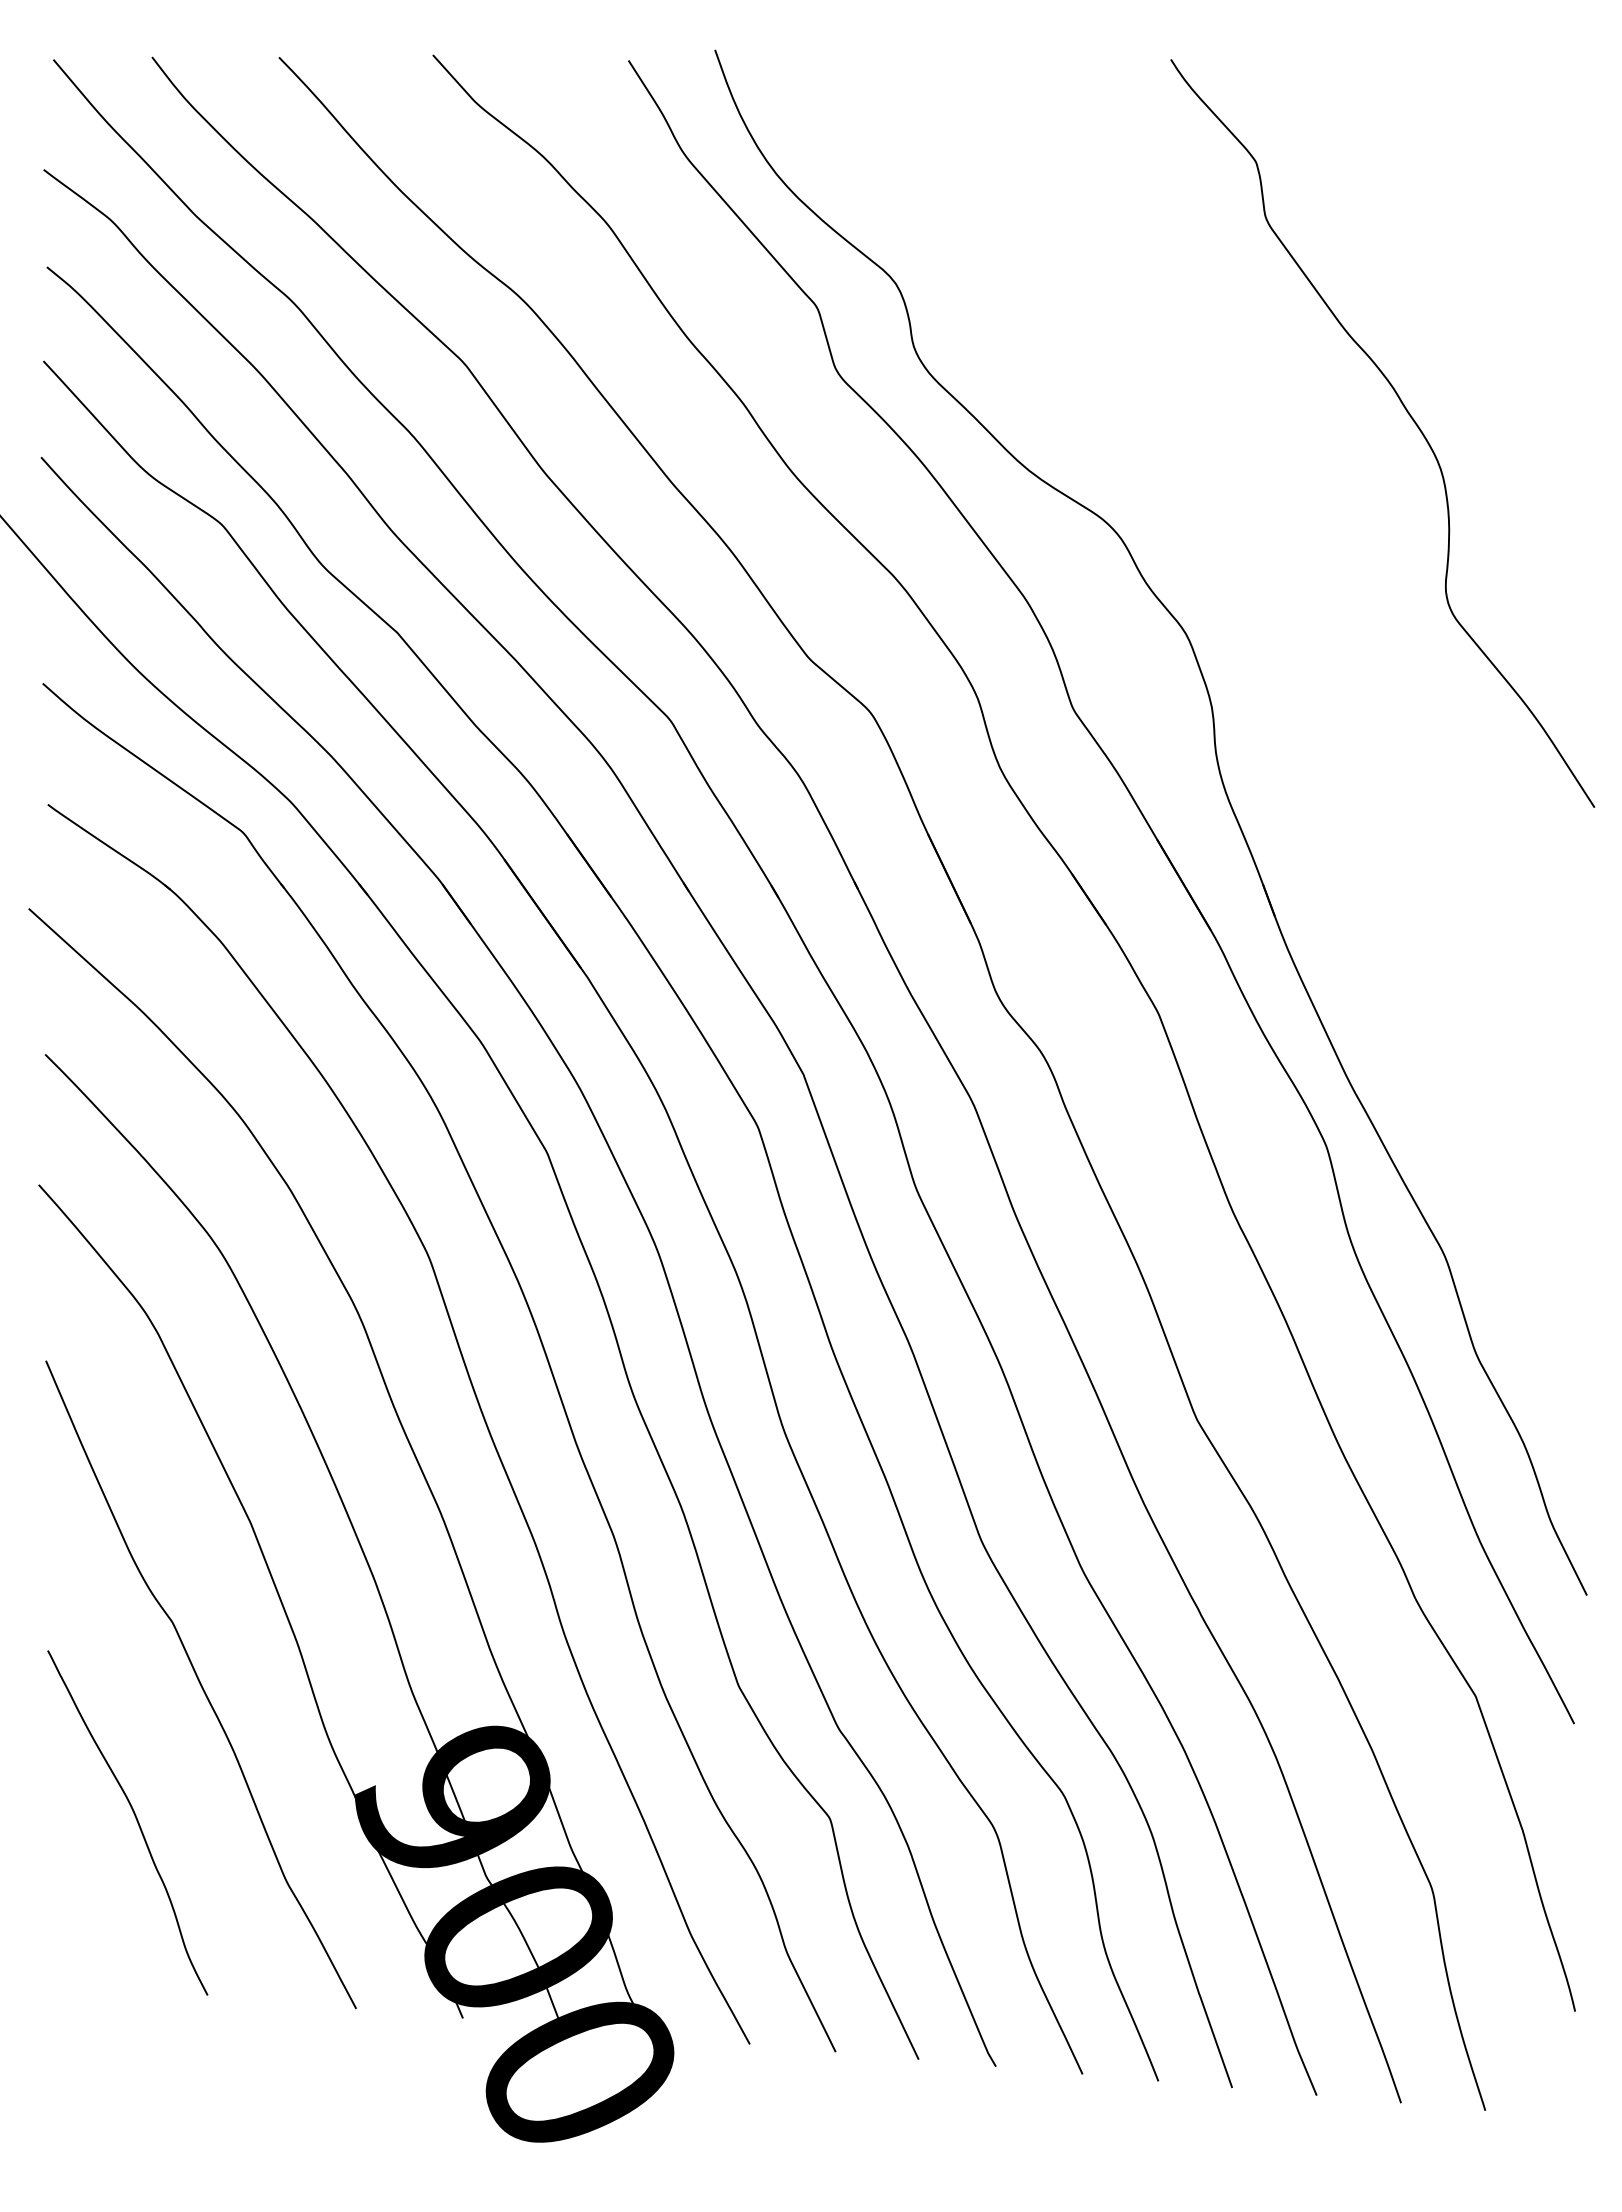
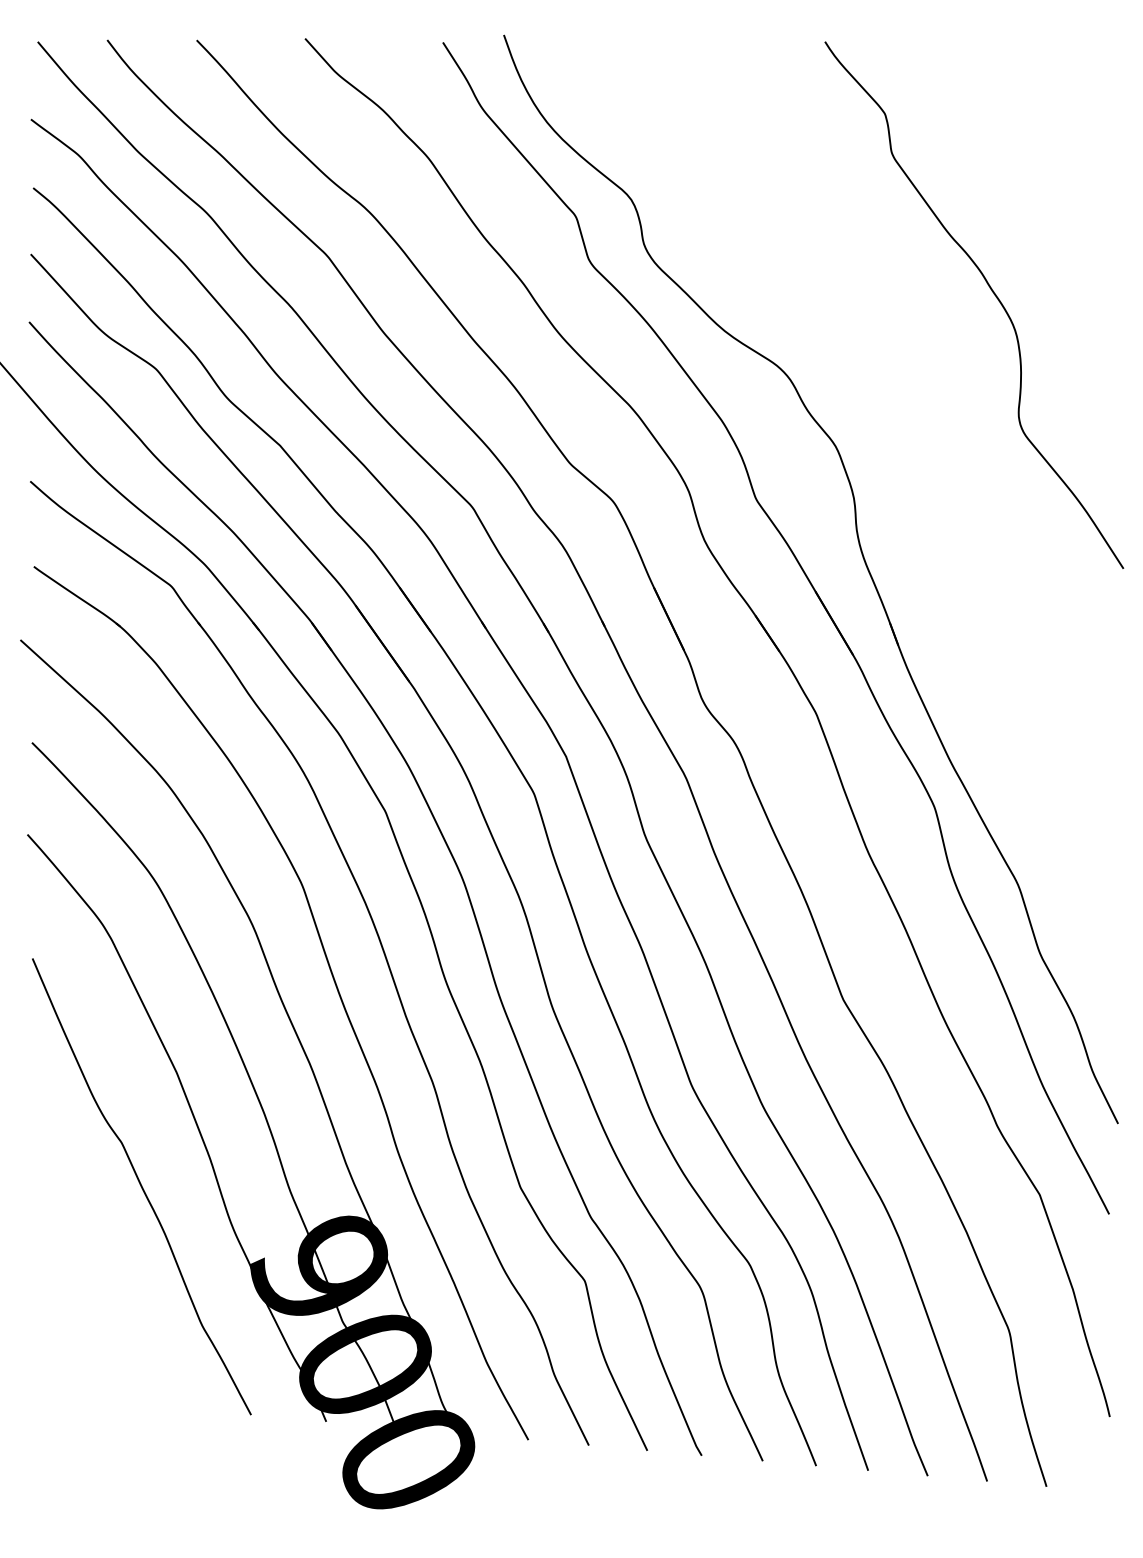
curve: (135, 1818) -> (95, 1280), removed

